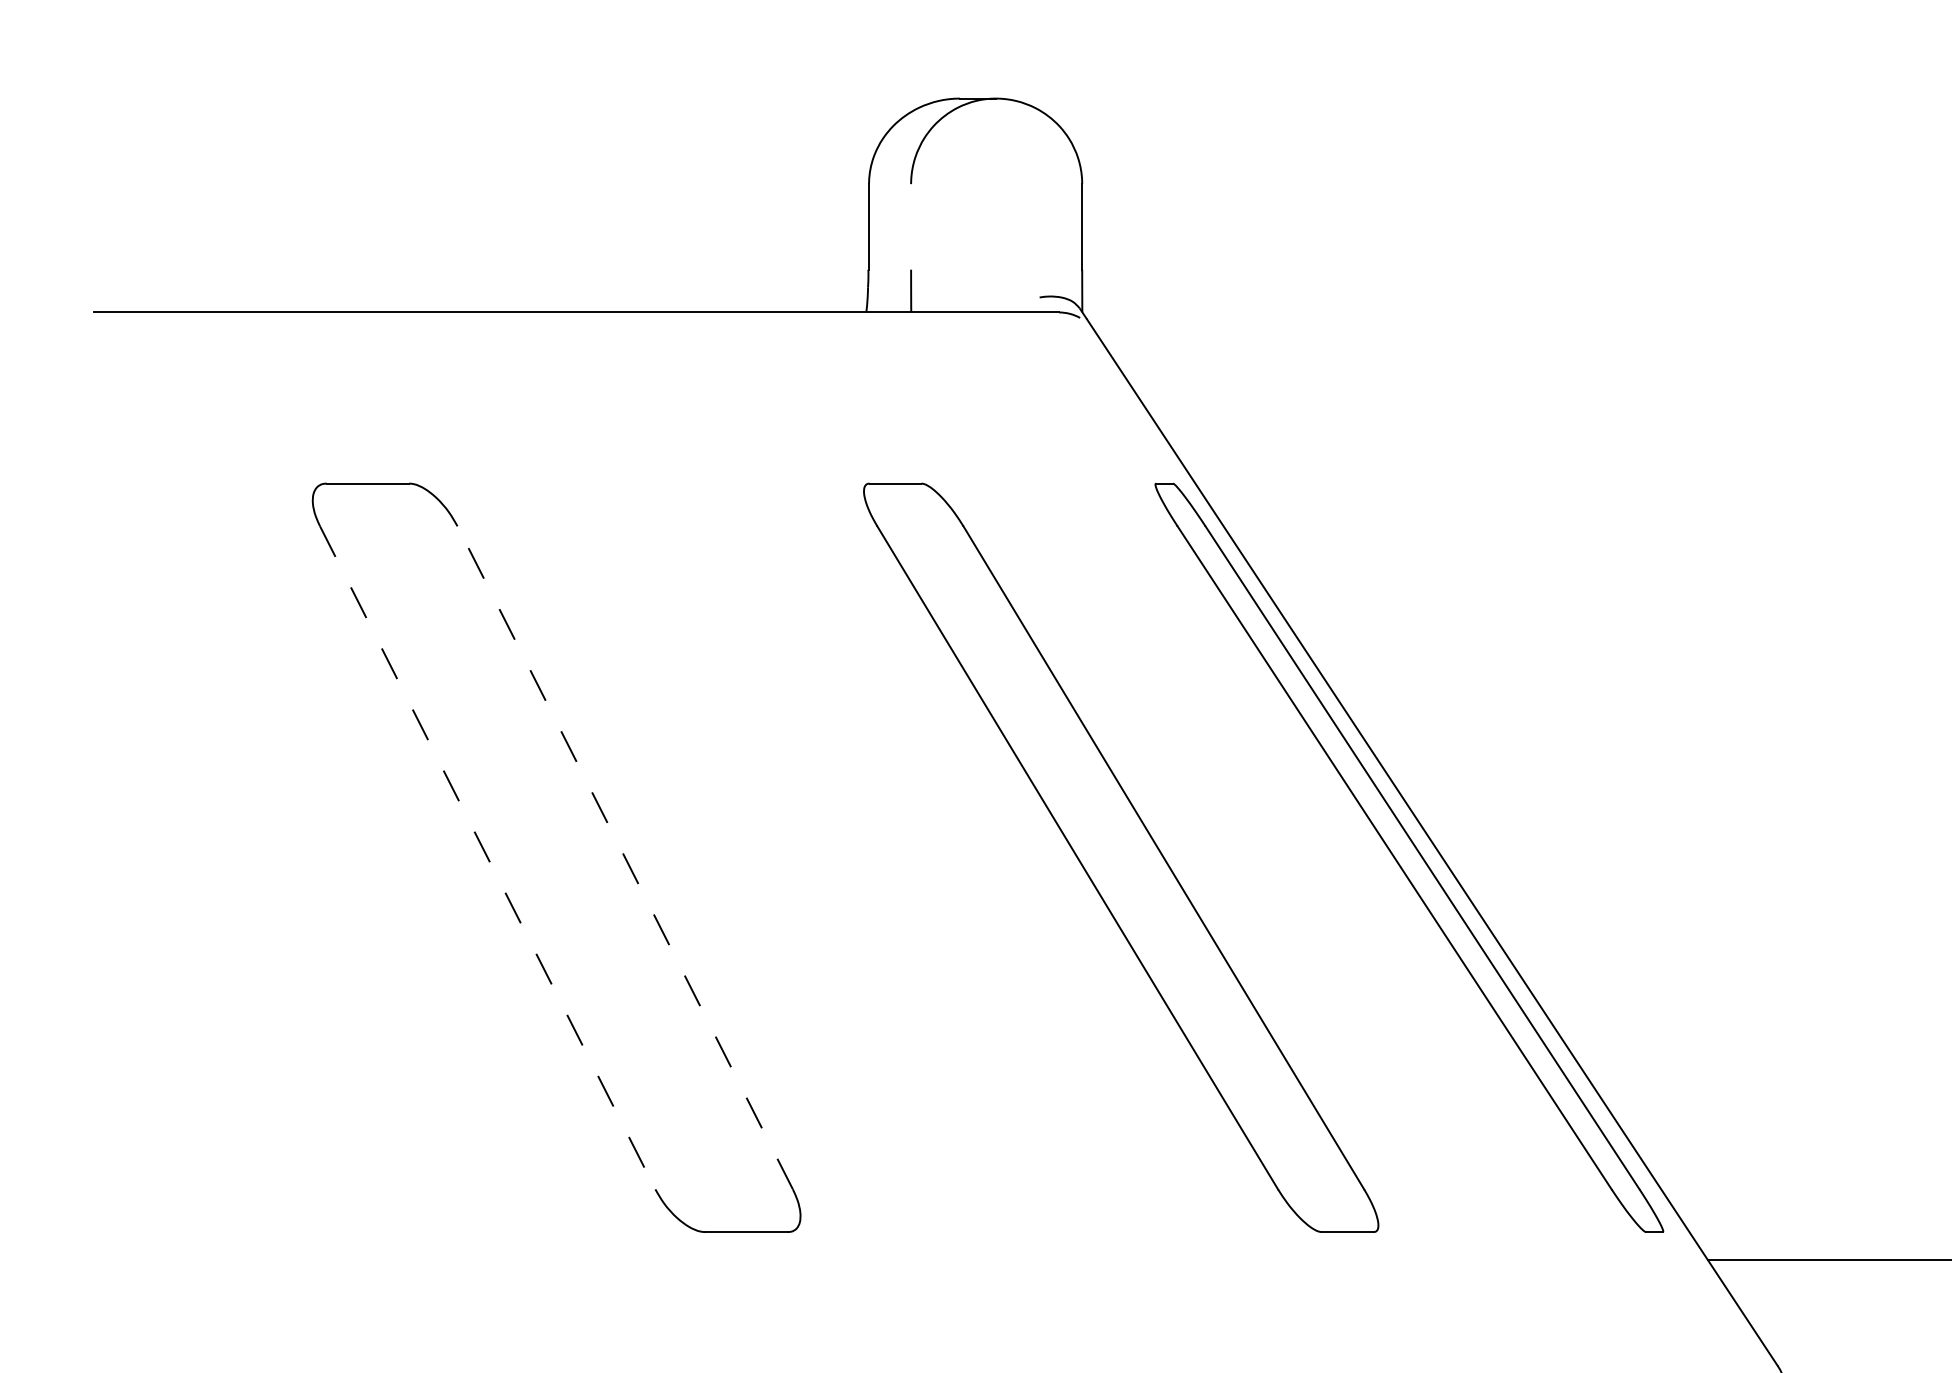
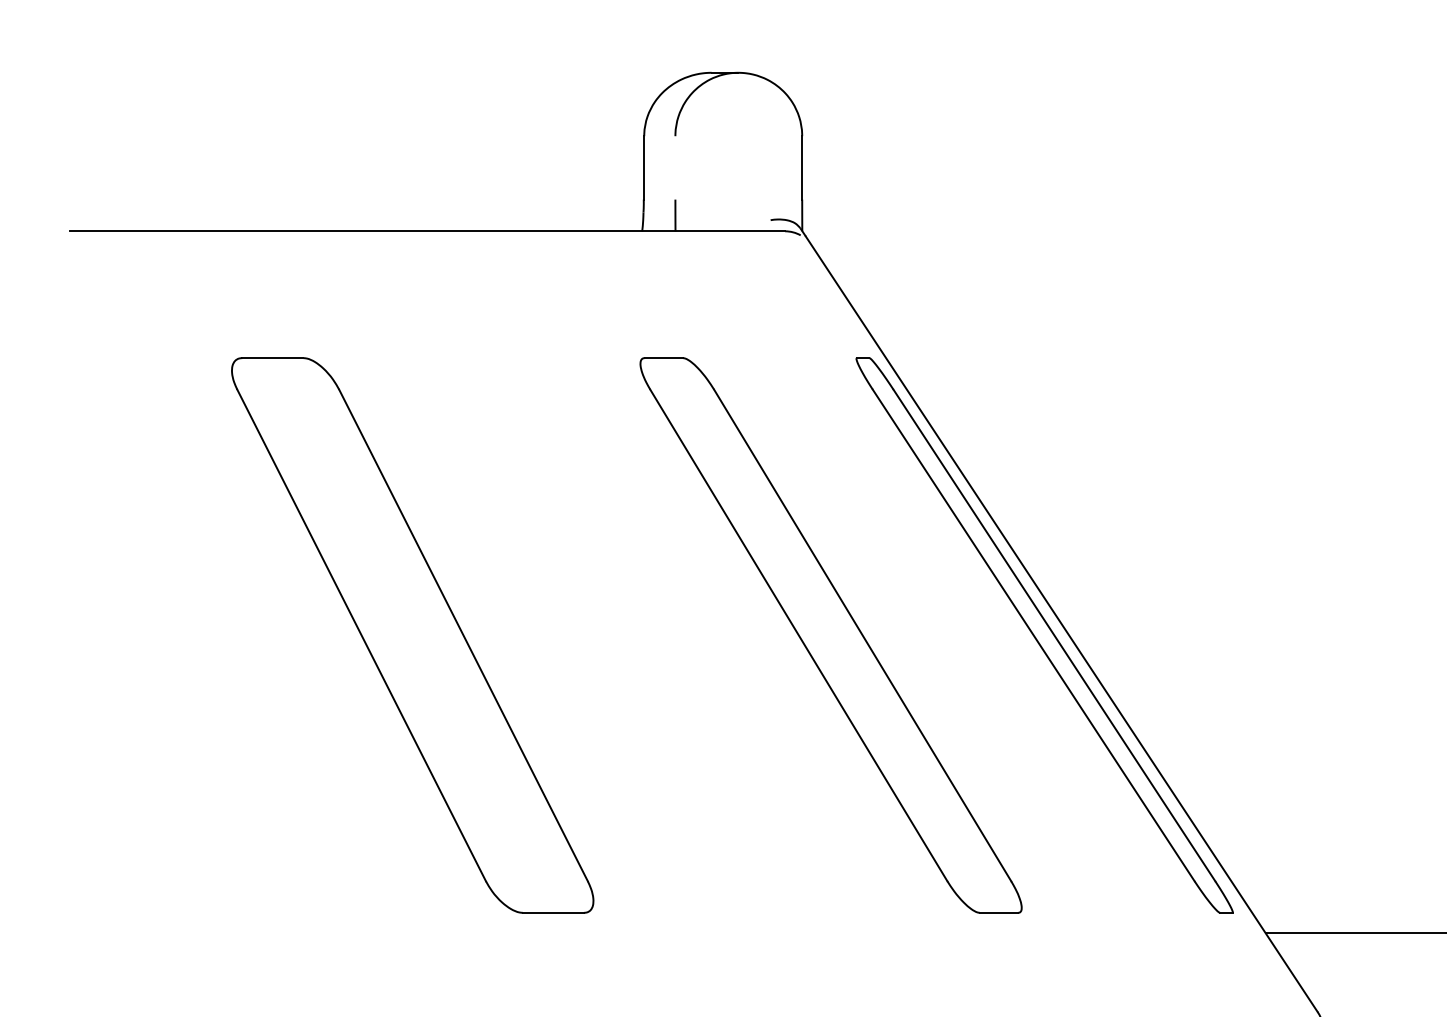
line: (624, 857) -> (463, 635), dashed -> solid
line: (487, 858) -> (361, 635), dashed -> solid

